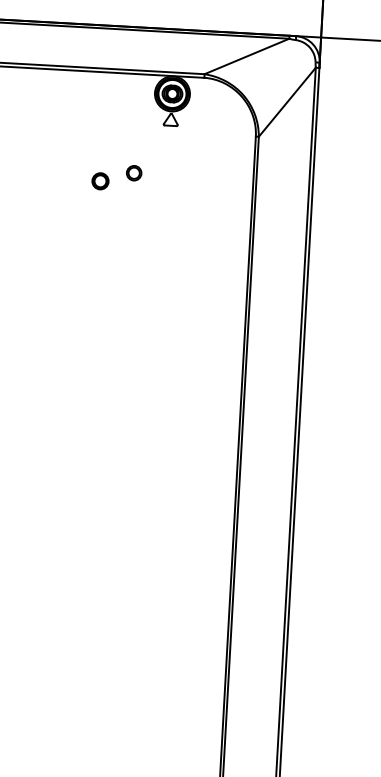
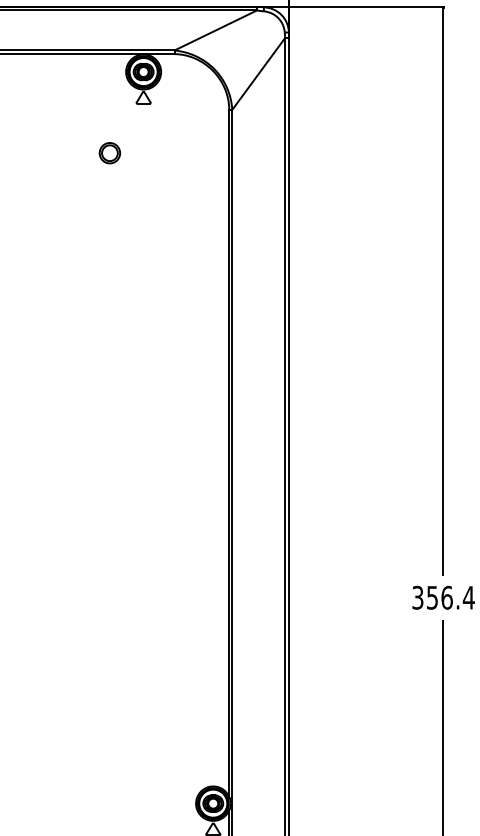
part: (133, 173) -> (109, 153), size x1.4
part: (100, 181) -> (76, 163), removed

